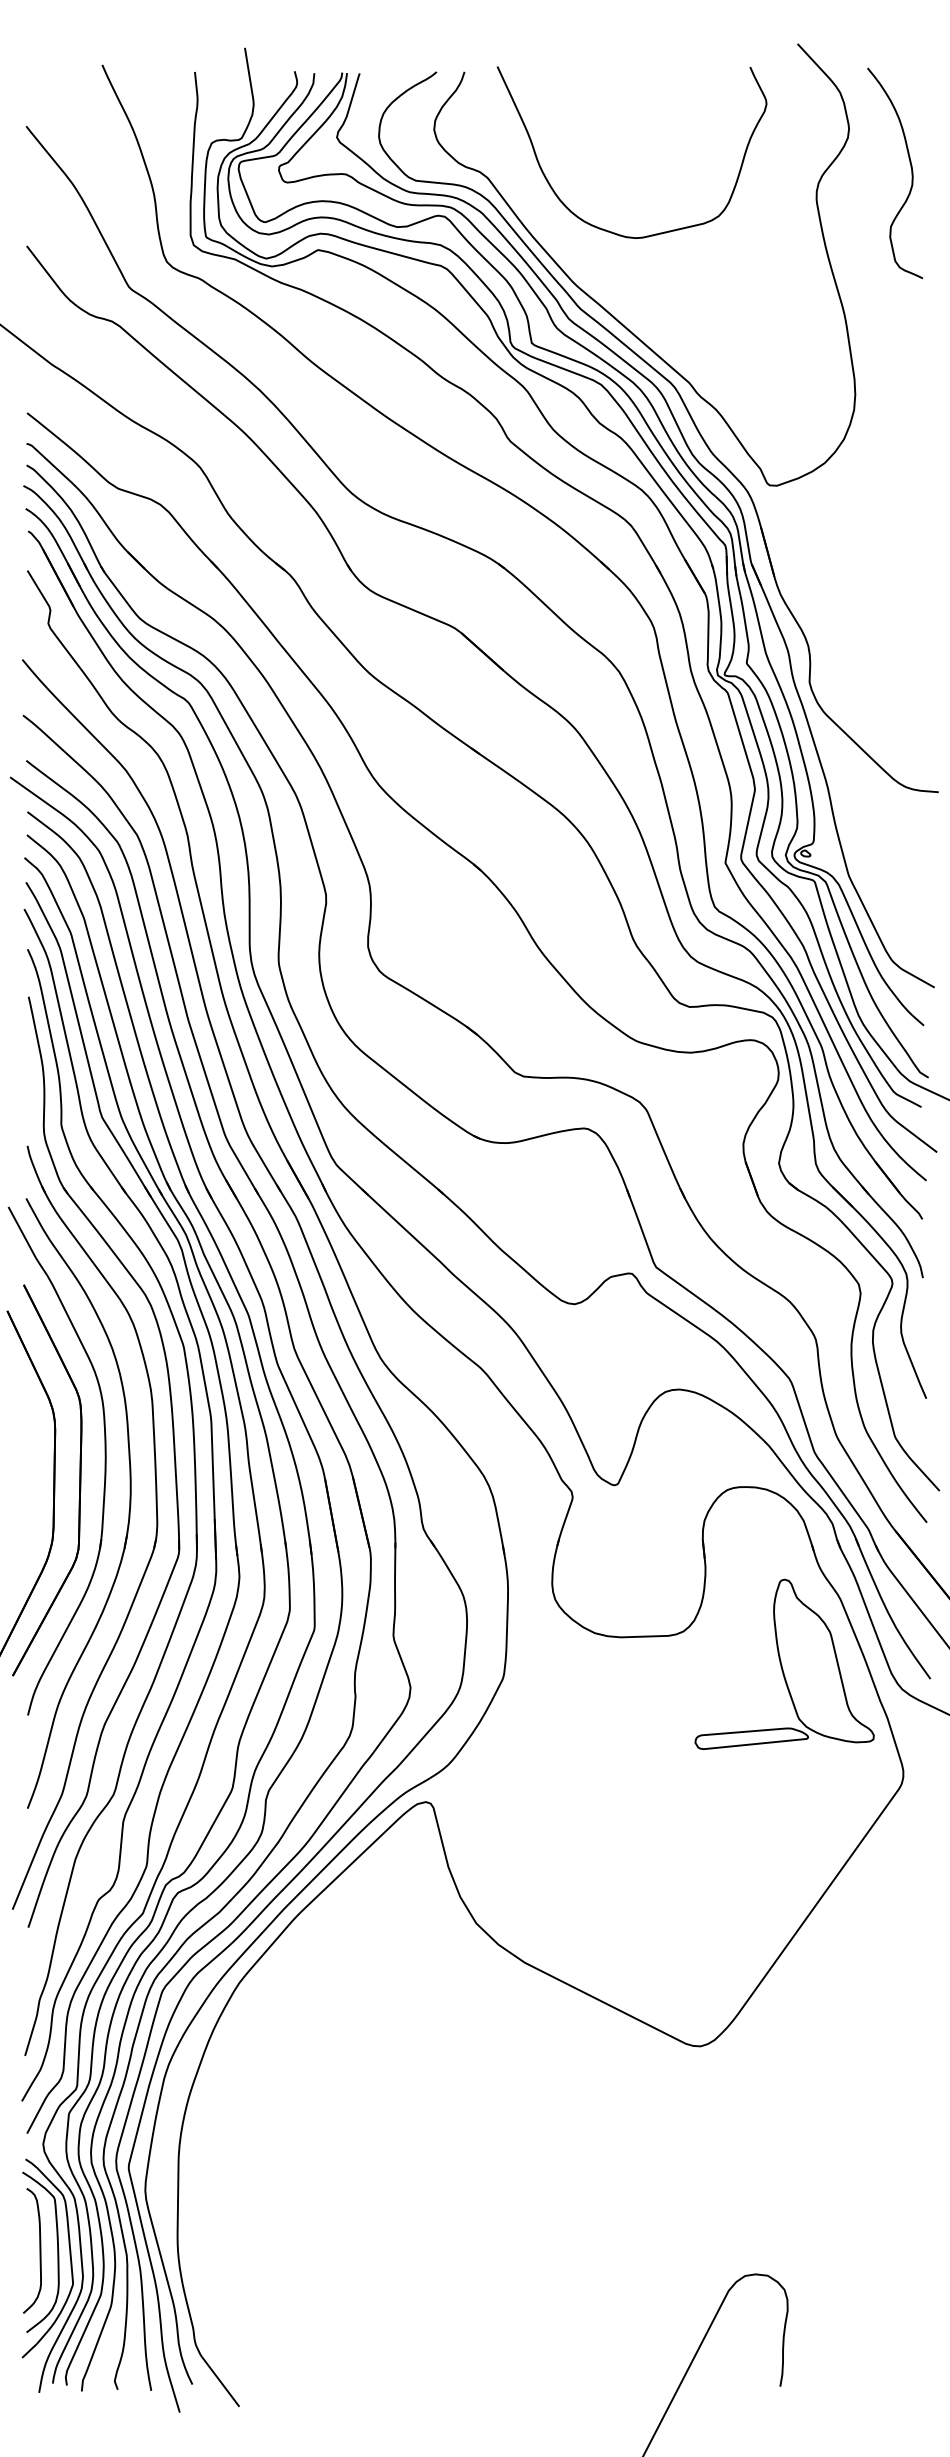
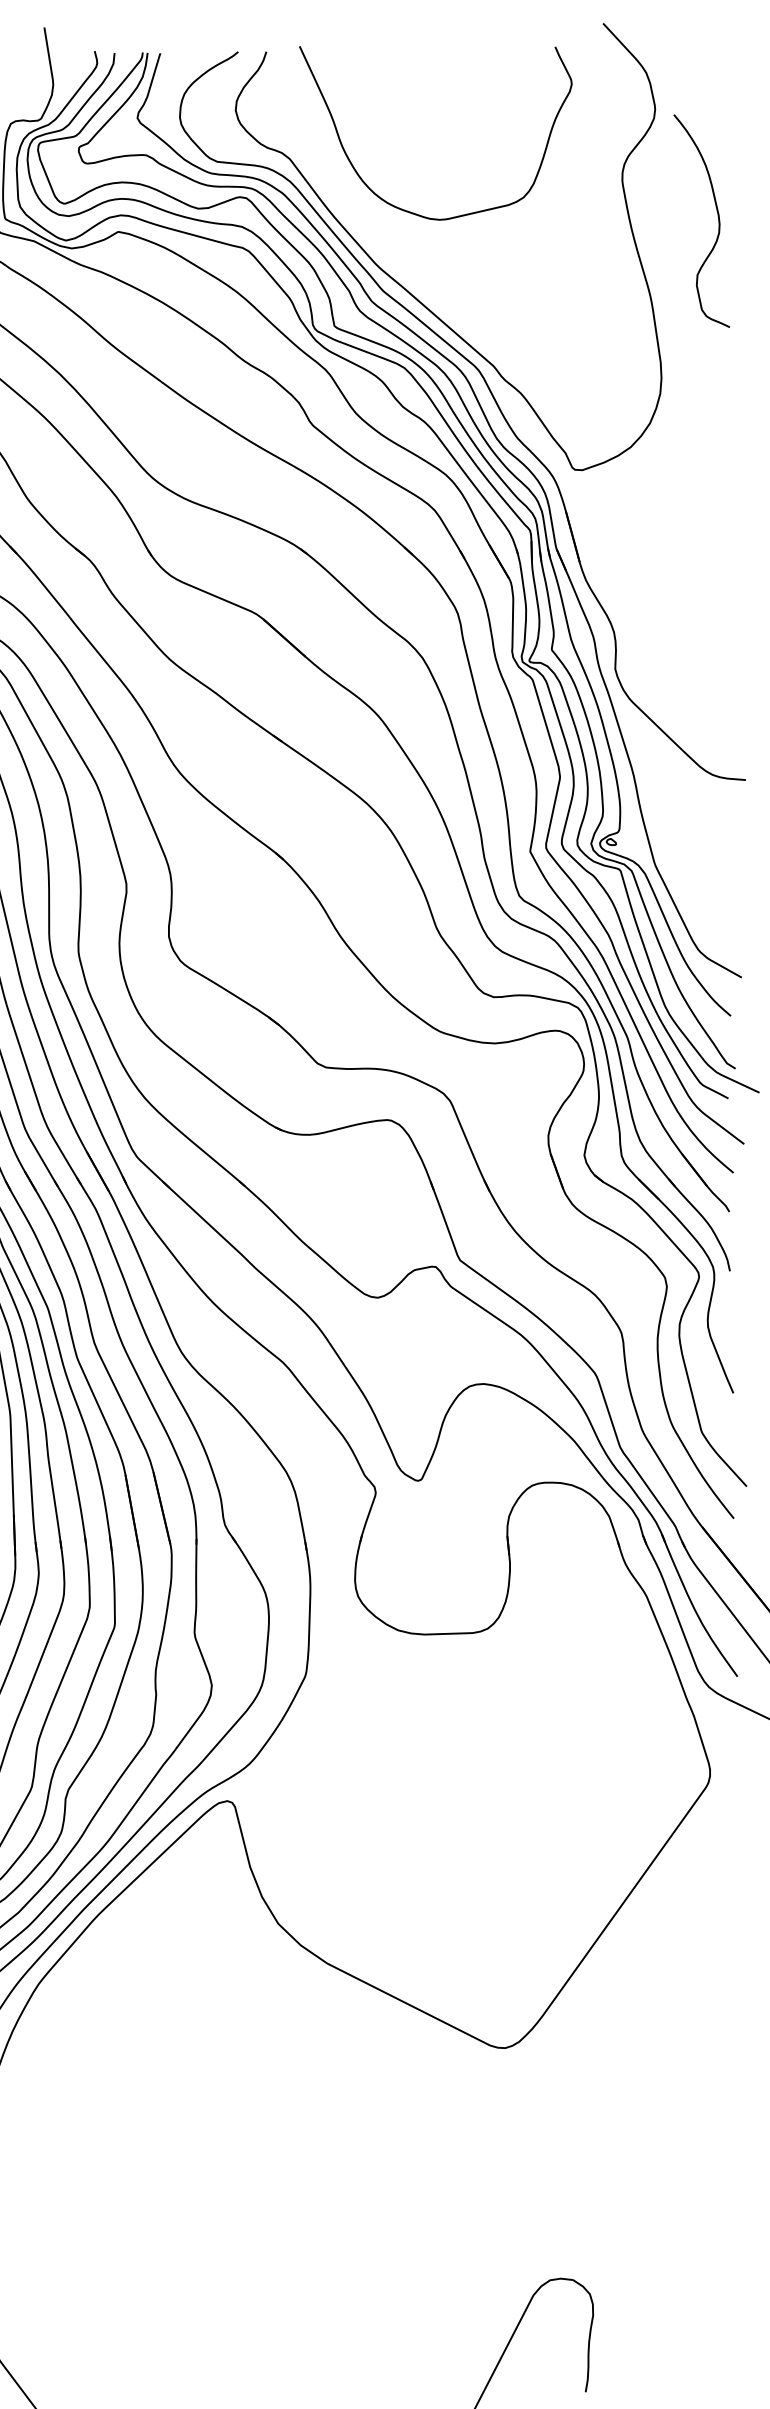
curve: (911, 173) -> (718, 221), moved
part: (784, 1663) -> (589, 1661), removed

